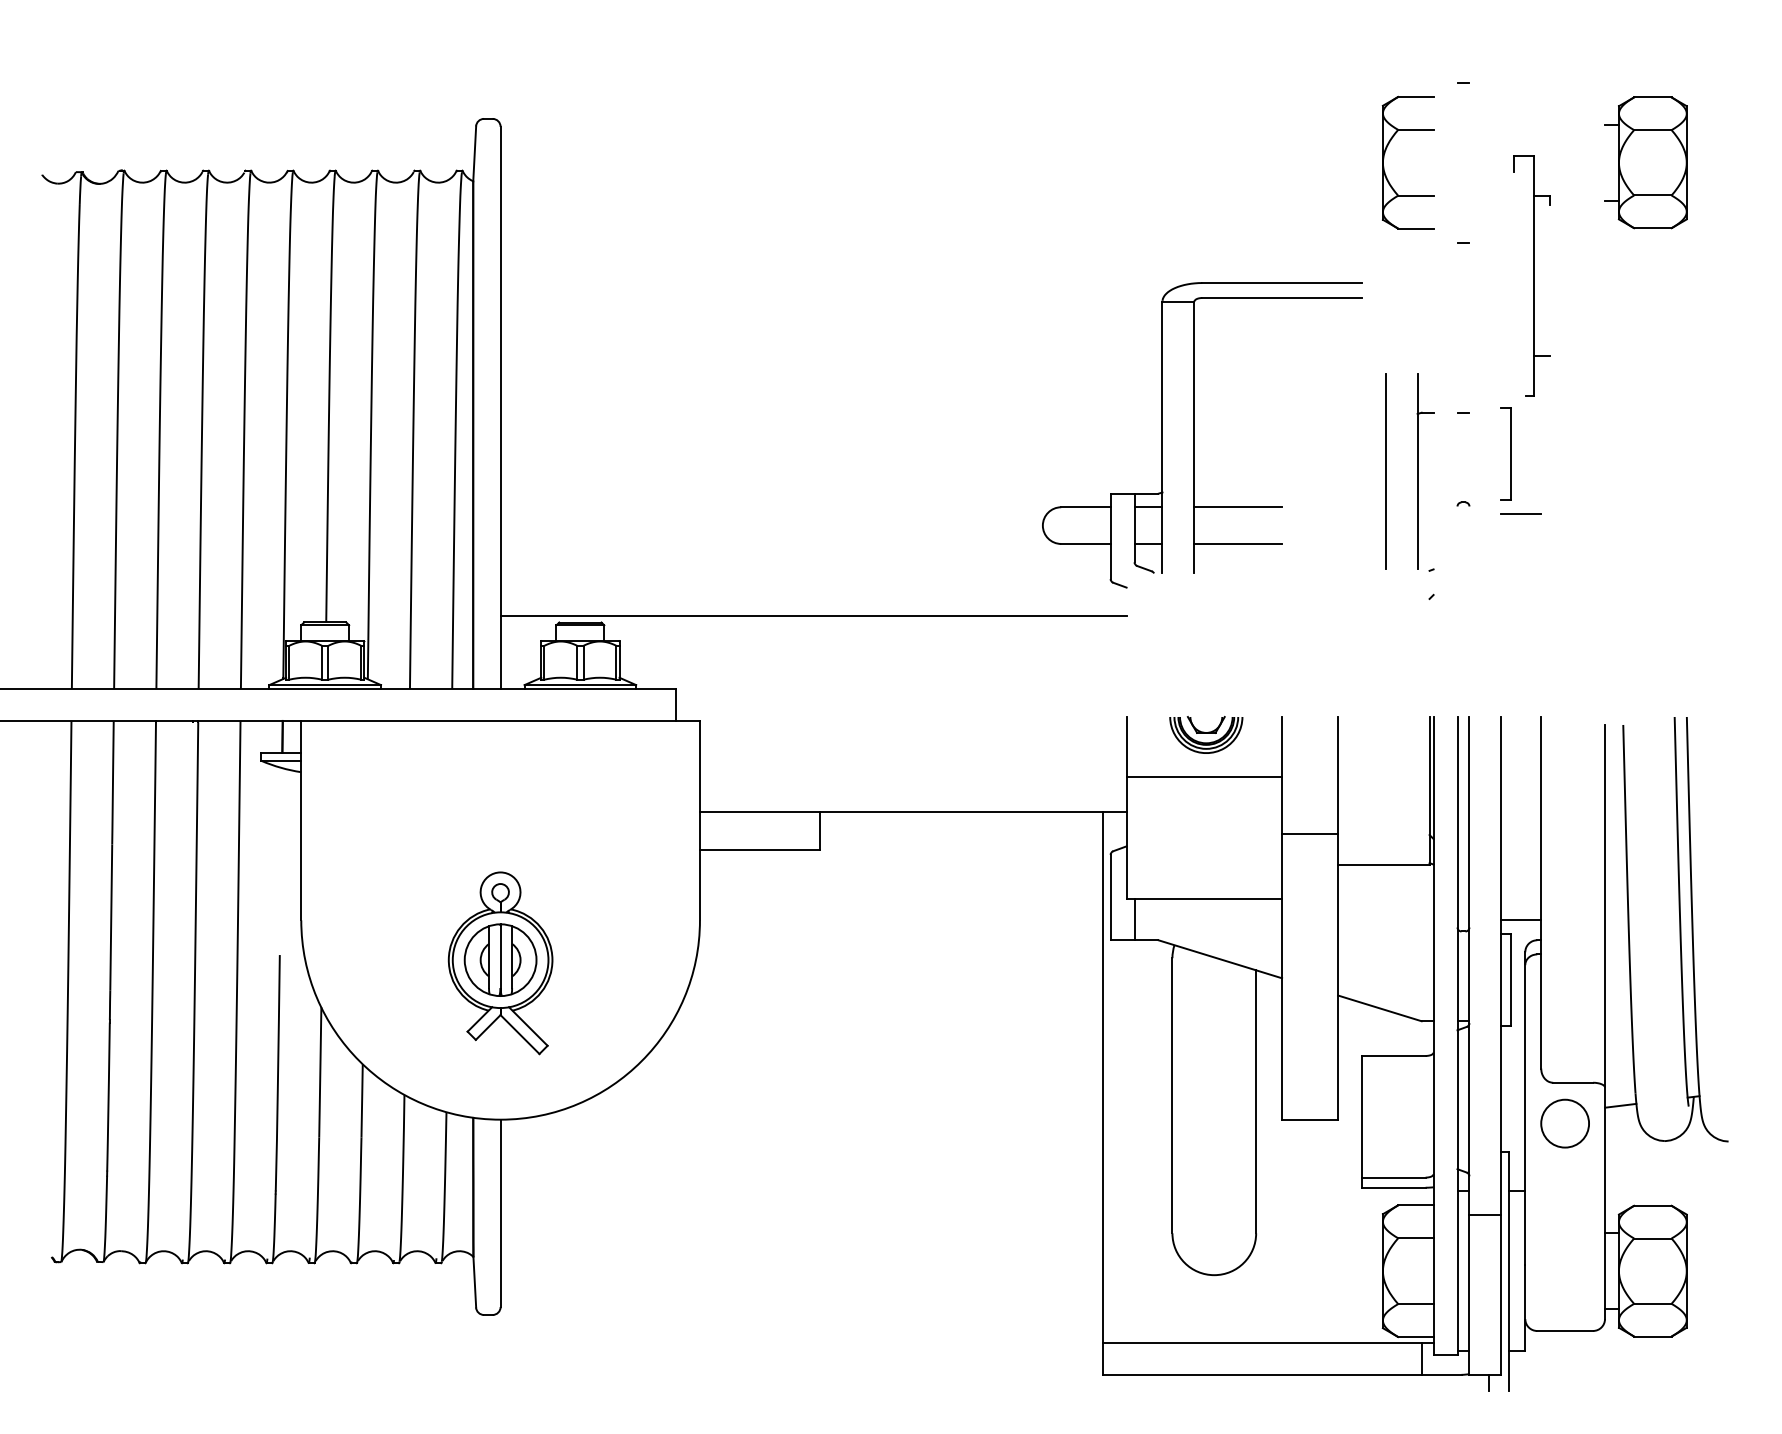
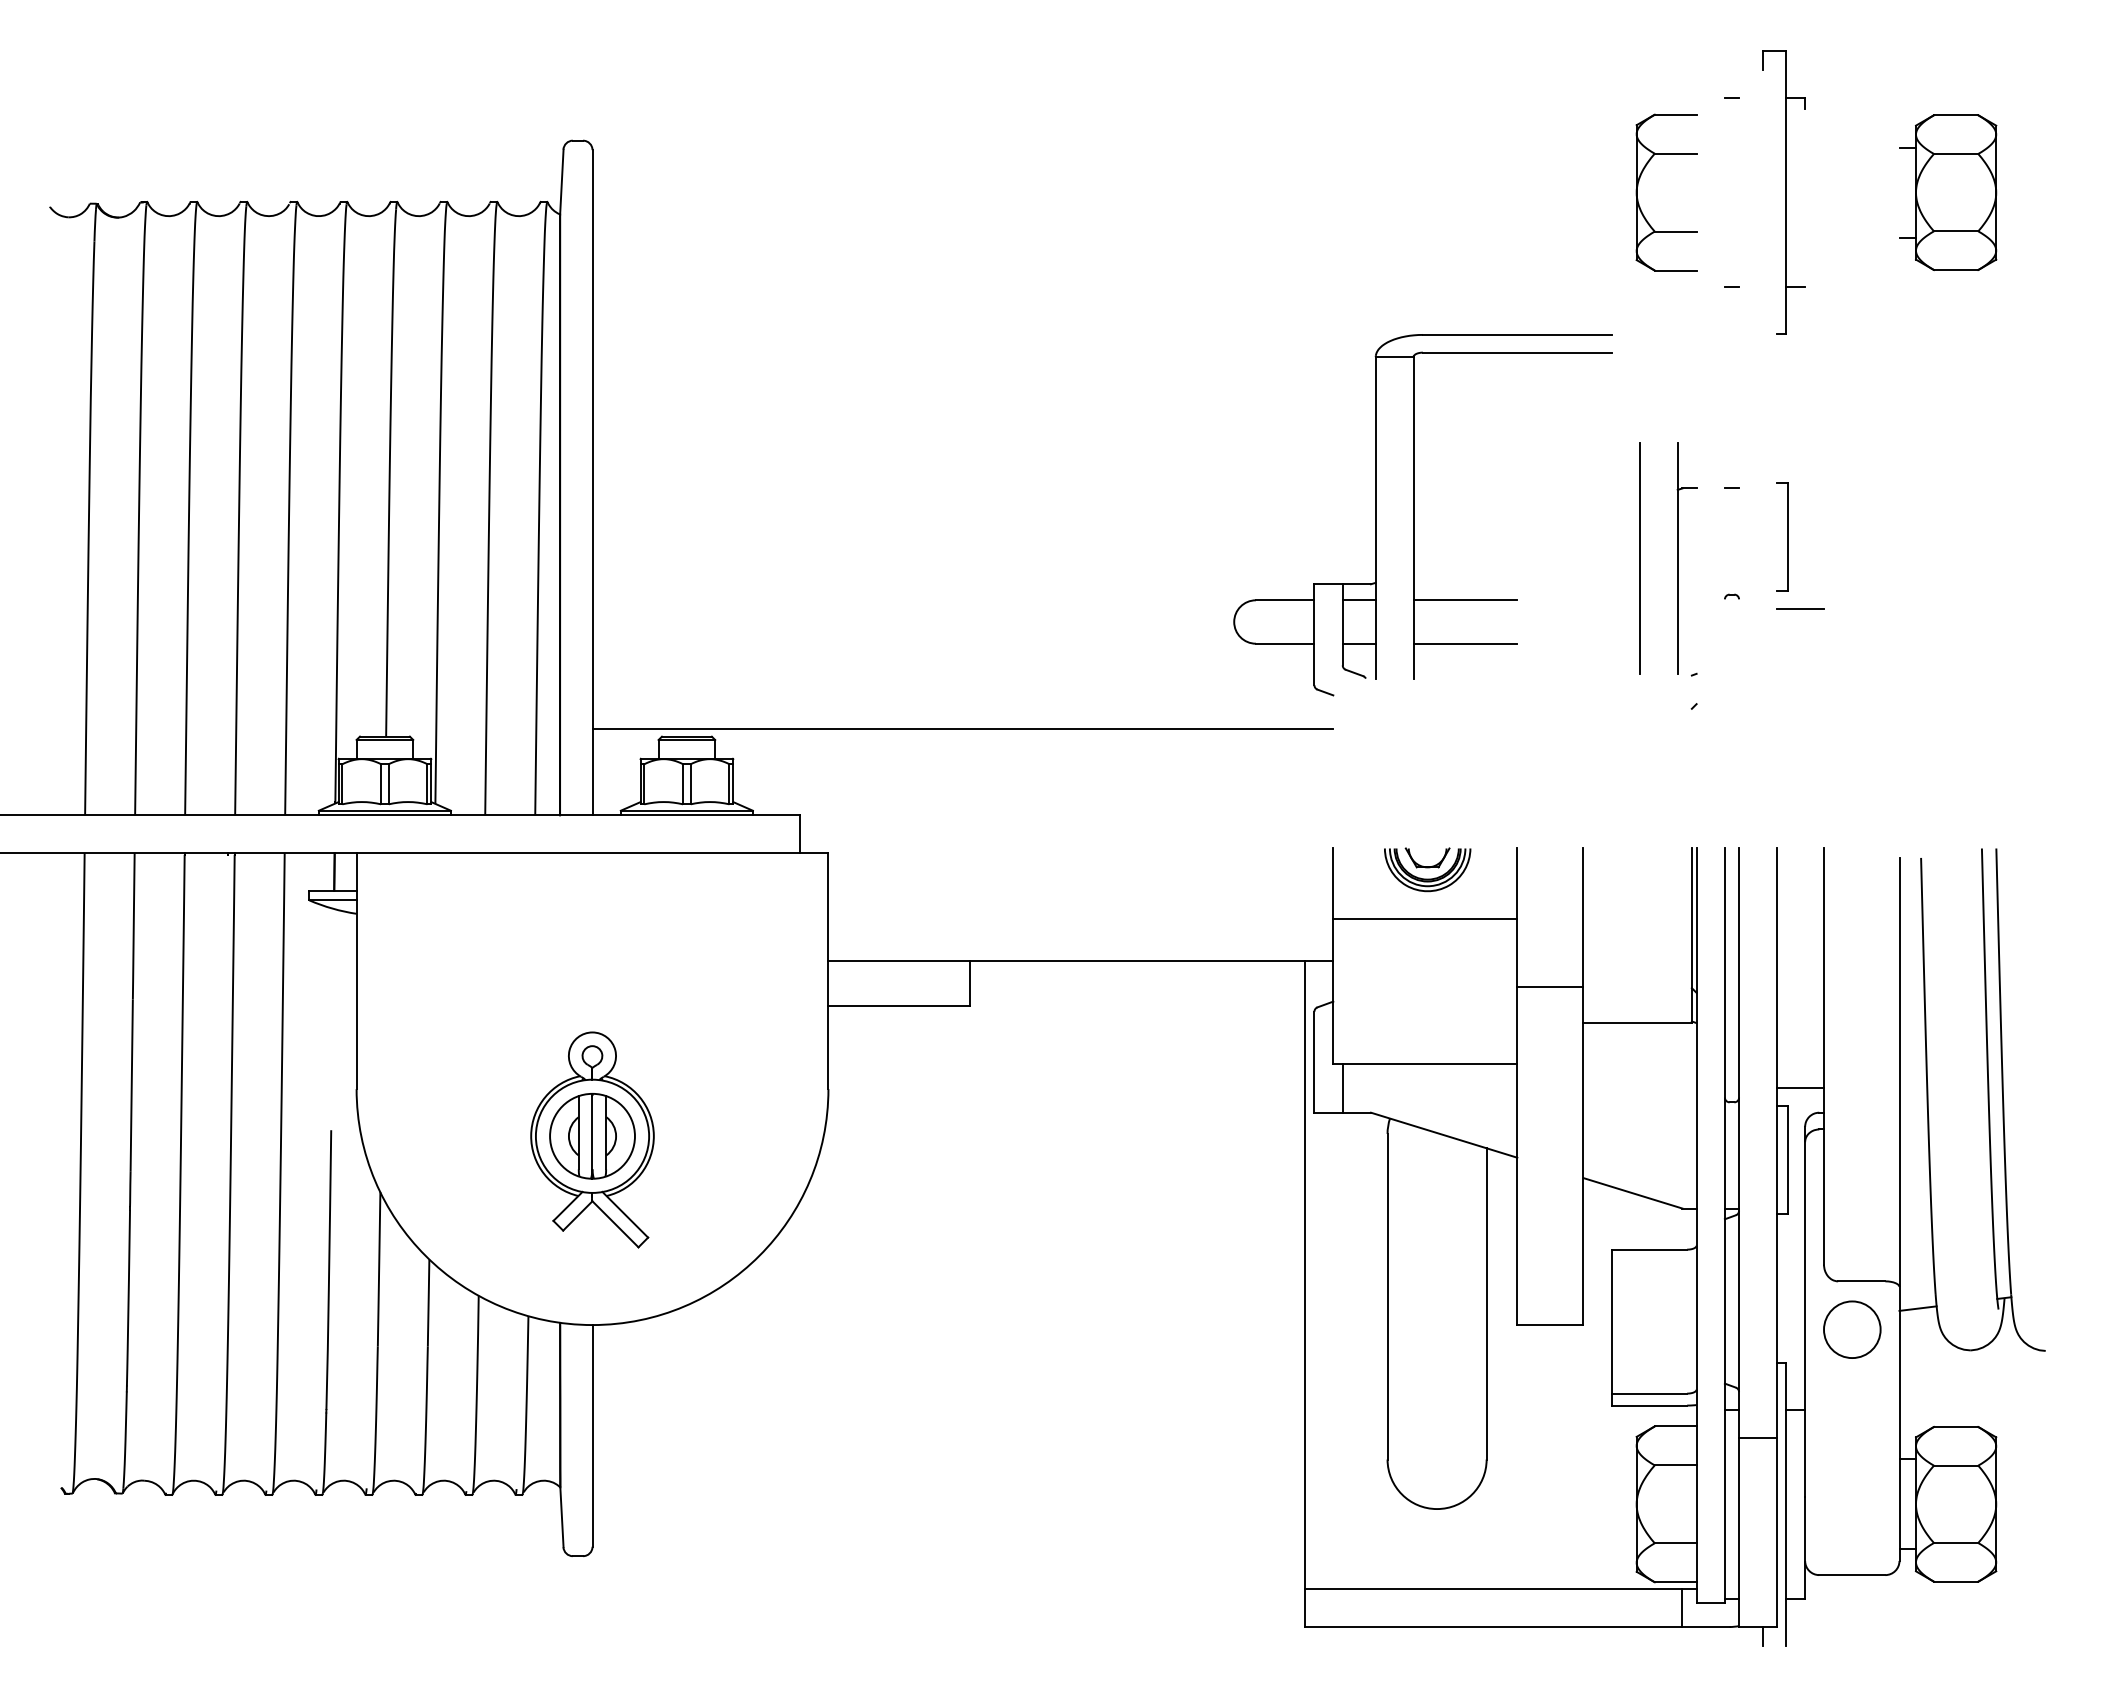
part: (1531, 275) -> (1783, 192), moved

